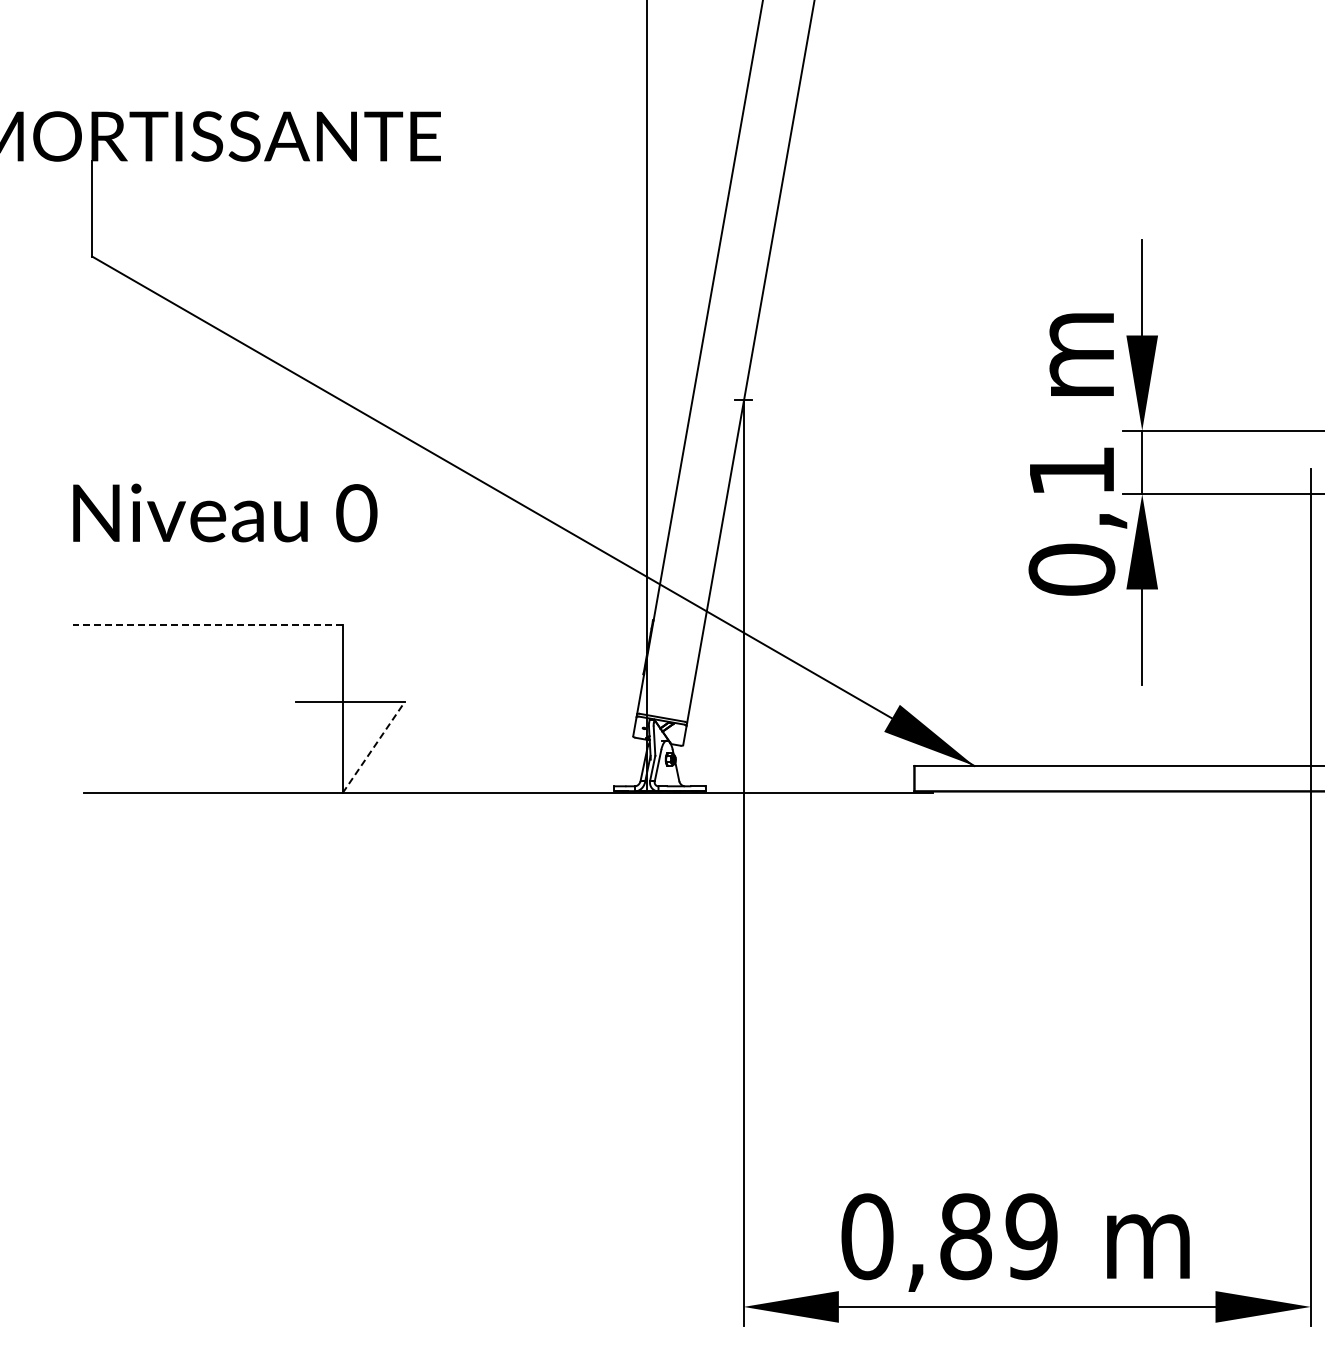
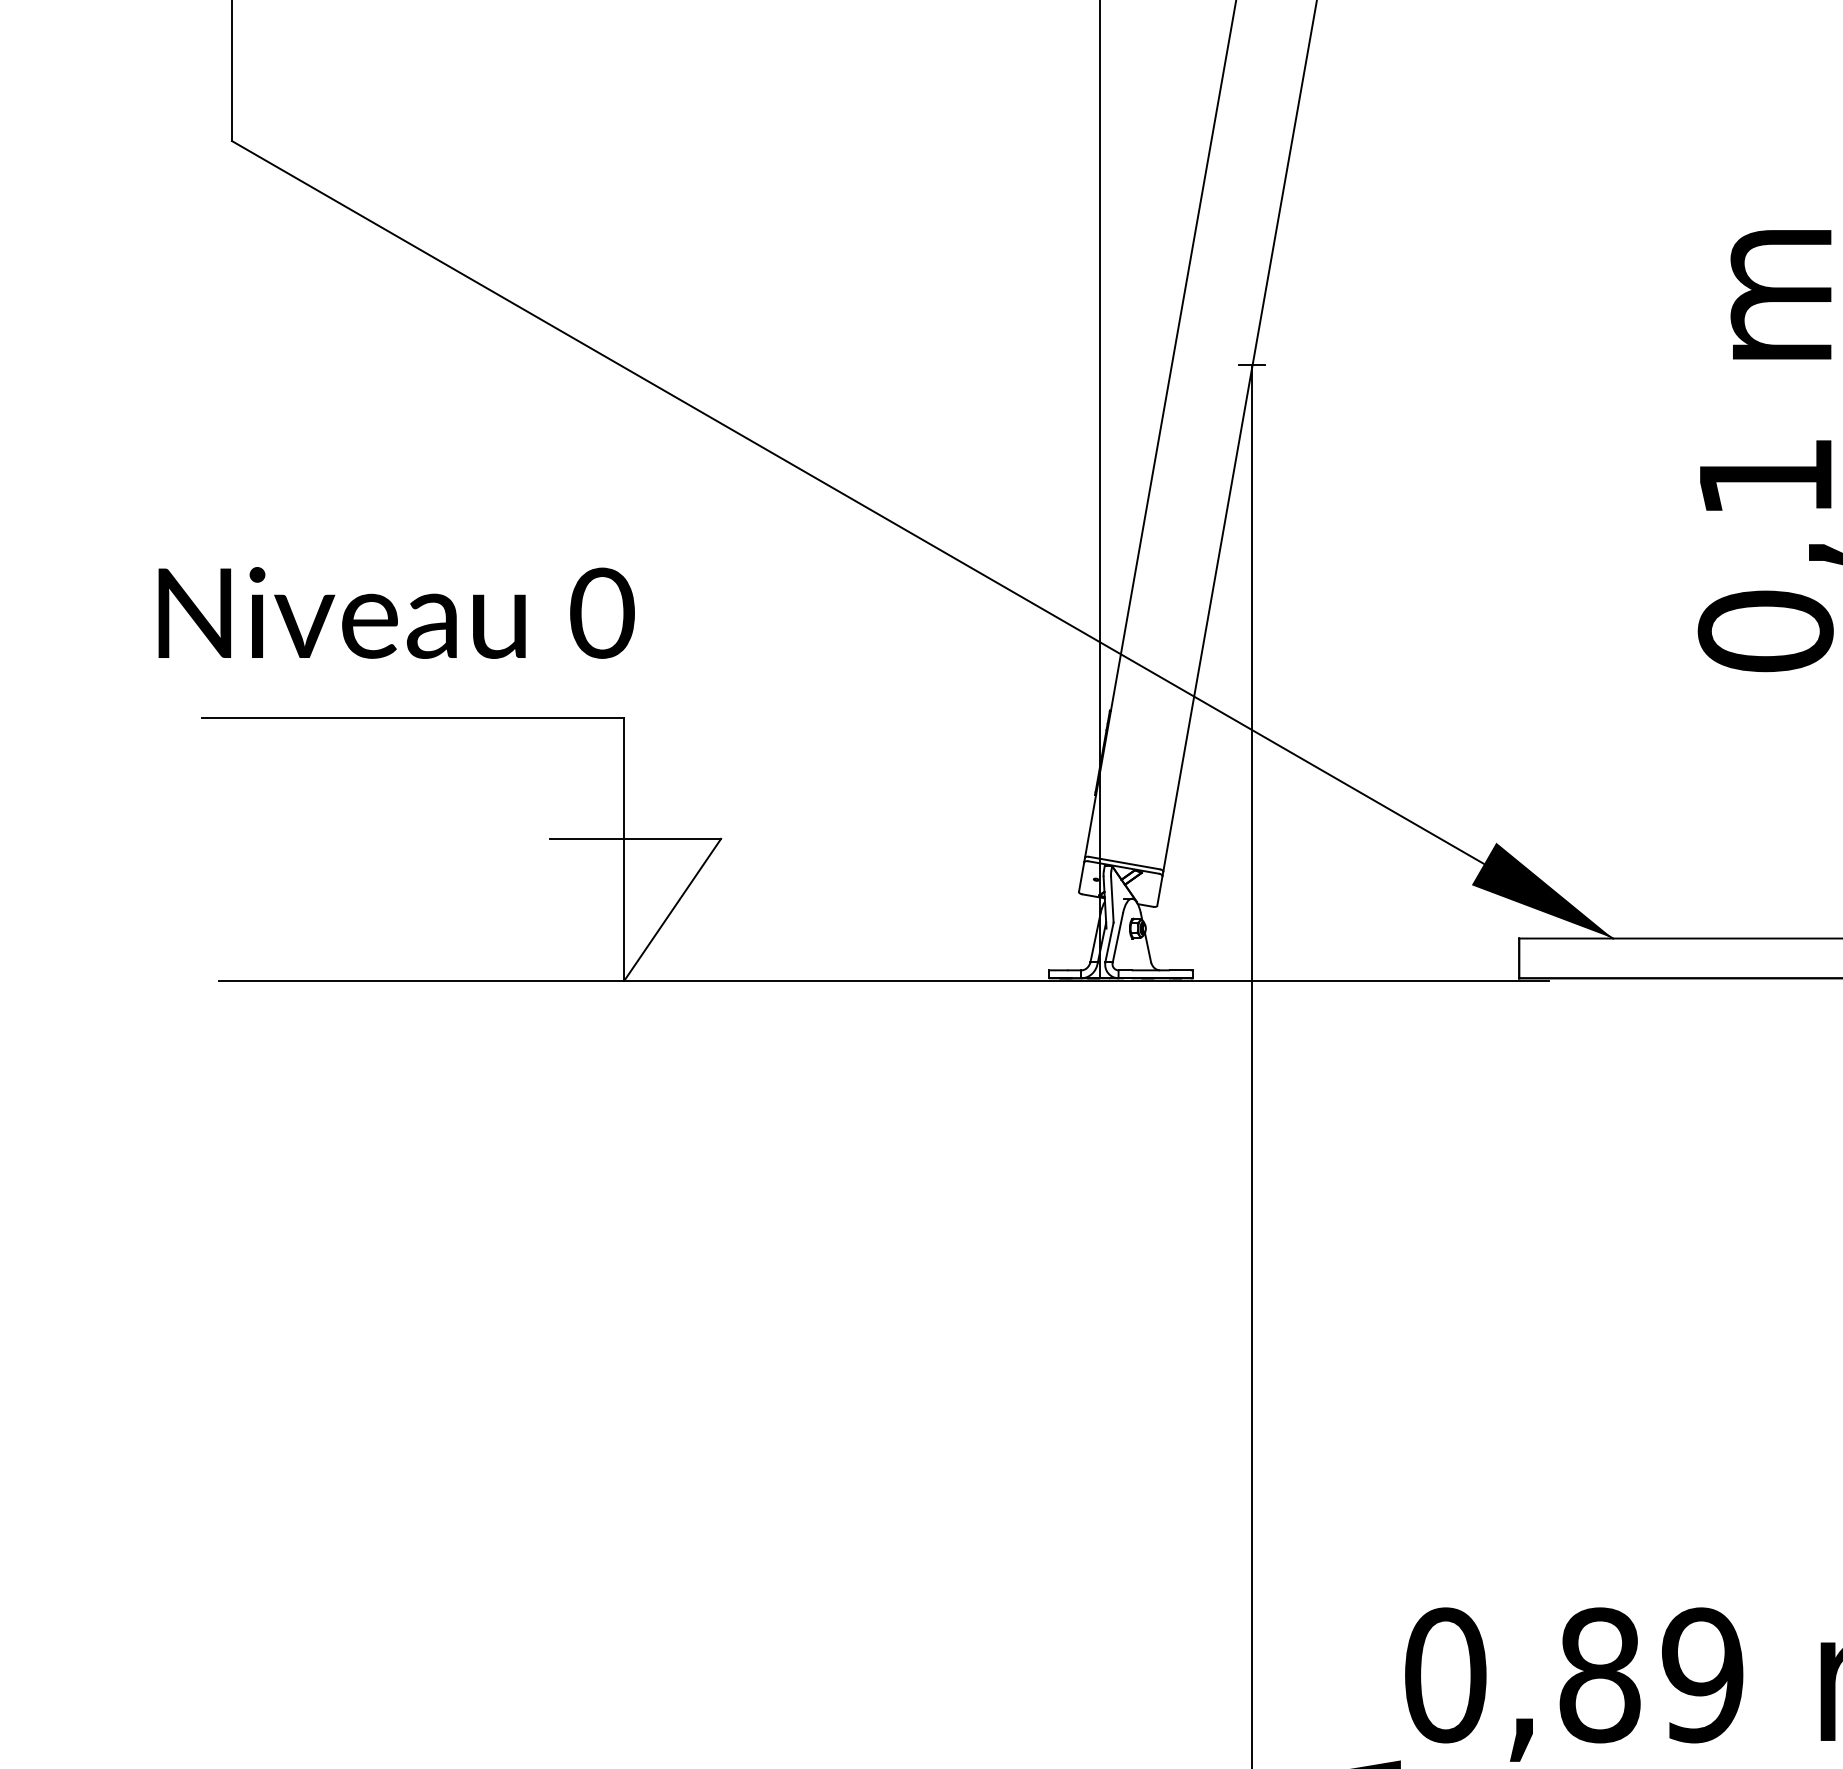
text: (225, 512) -> (396, 612), moved
line: (207, 625) -> (412, 718), dashed -> solid
line: (373, 747) -> (672, 909), dashed -> solid

